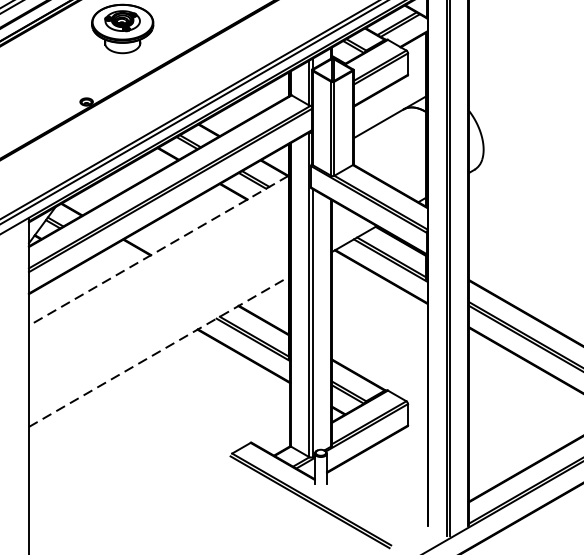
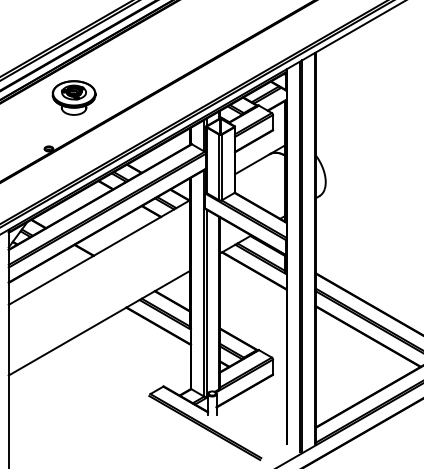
line: (157, 250) -> (98, 252), dashed -> solid
line: (159, 352) -> (99, 323), dashed -> solid

